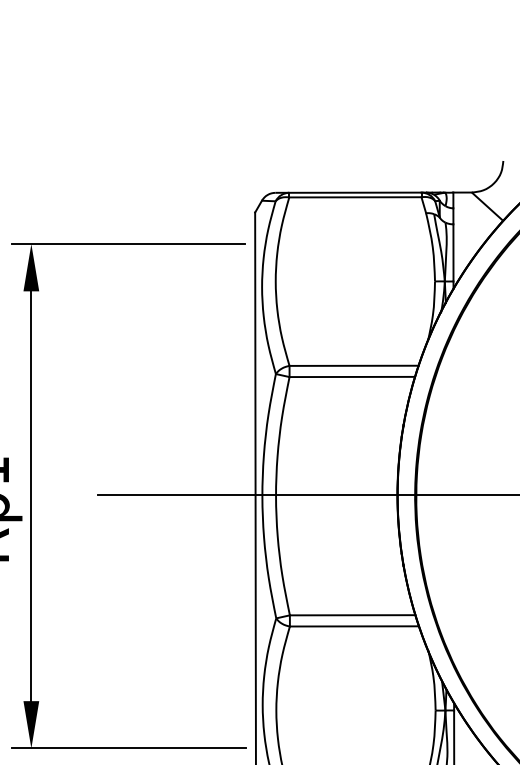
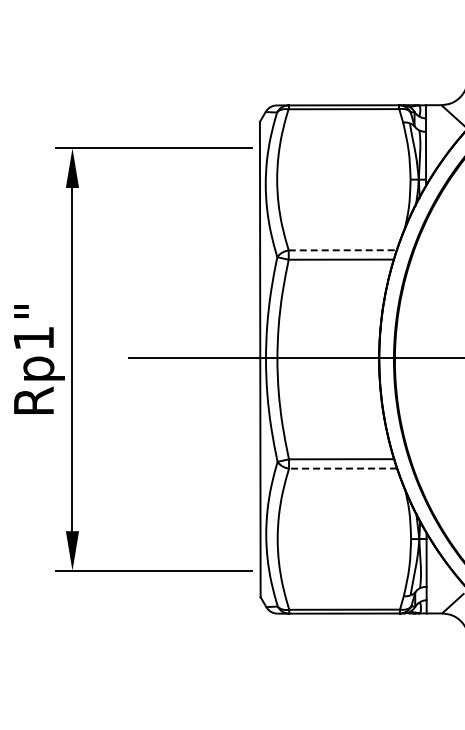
line: (354, 366) -> (343, 250), solid -> dashed
line: (353, 626) -> (342, 468), solid -> dashed

